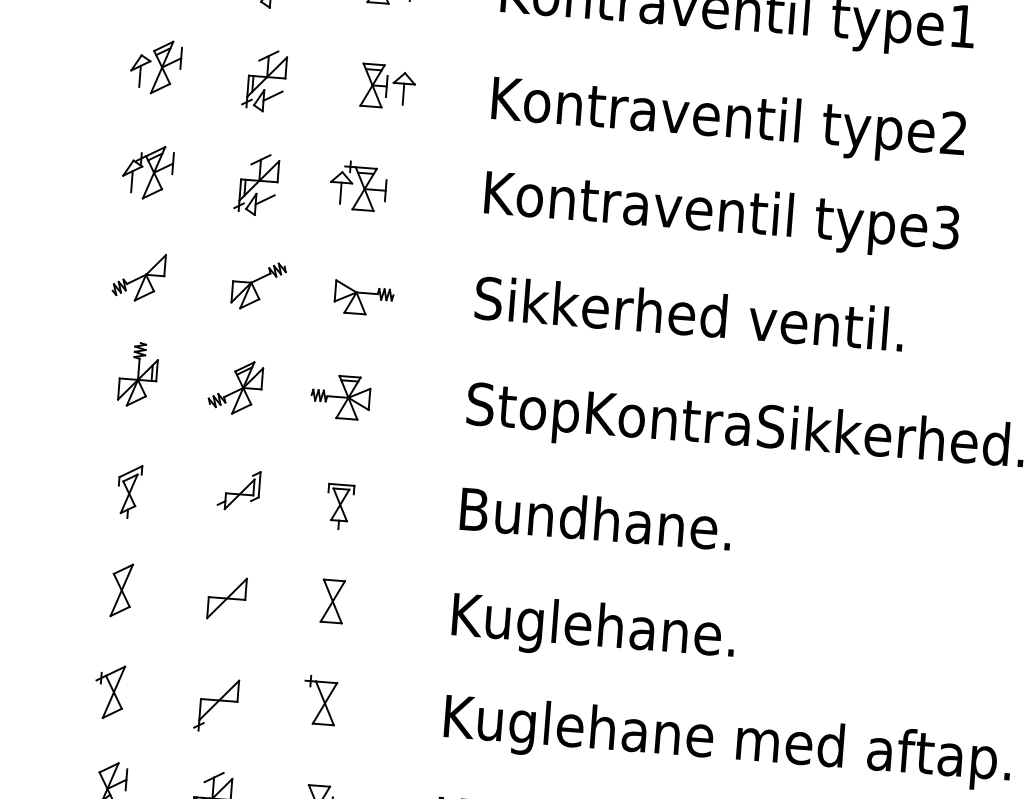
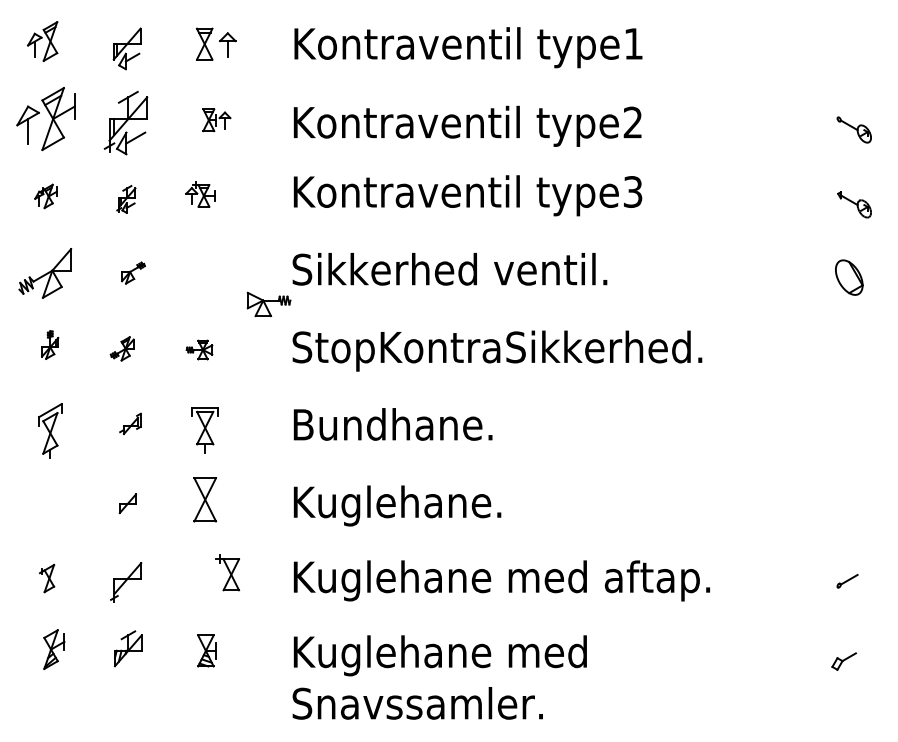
part: (155, 66) -> (45, 118), size x1.6
part: (265, 80) -> (126, 122), size x1.4
part: (387, 85) -> (216, 119), size x0.7
part: (147, 172) -> (45, 196), size x0.6
part: (257, 184) -> (126, 199), size x0.6
part: (358, 185) -> (200, 194), size x0.7
part: (139, 277) -> (45, 273), size x1.4
part: (258, 284) -> (133, 272), size x0.6
part: (363, 298) -> (268, 304), moved
part: (137, 373) -> (49, 344), size x0.6
part: (236, 387) -> (122, 348), size x0.6
part: (340, 396) -> (199, 349), size x0.6
part: (239, 489) -> (130, 423), size x0.7
part: (129, 490) -> (50, 430), size x1.4
part: (340, 507) -> (205, 430), size x1.4
part: (121, 590) -> (50, 503), removed
part: (226, 598) -> (127, 503), size x0.6
part: (333, 601) -> (205, 499), size x1.4
part: (108, 691) -> (46, 578), size x0.7
part: (320, 699) -> (227, 572), moved

